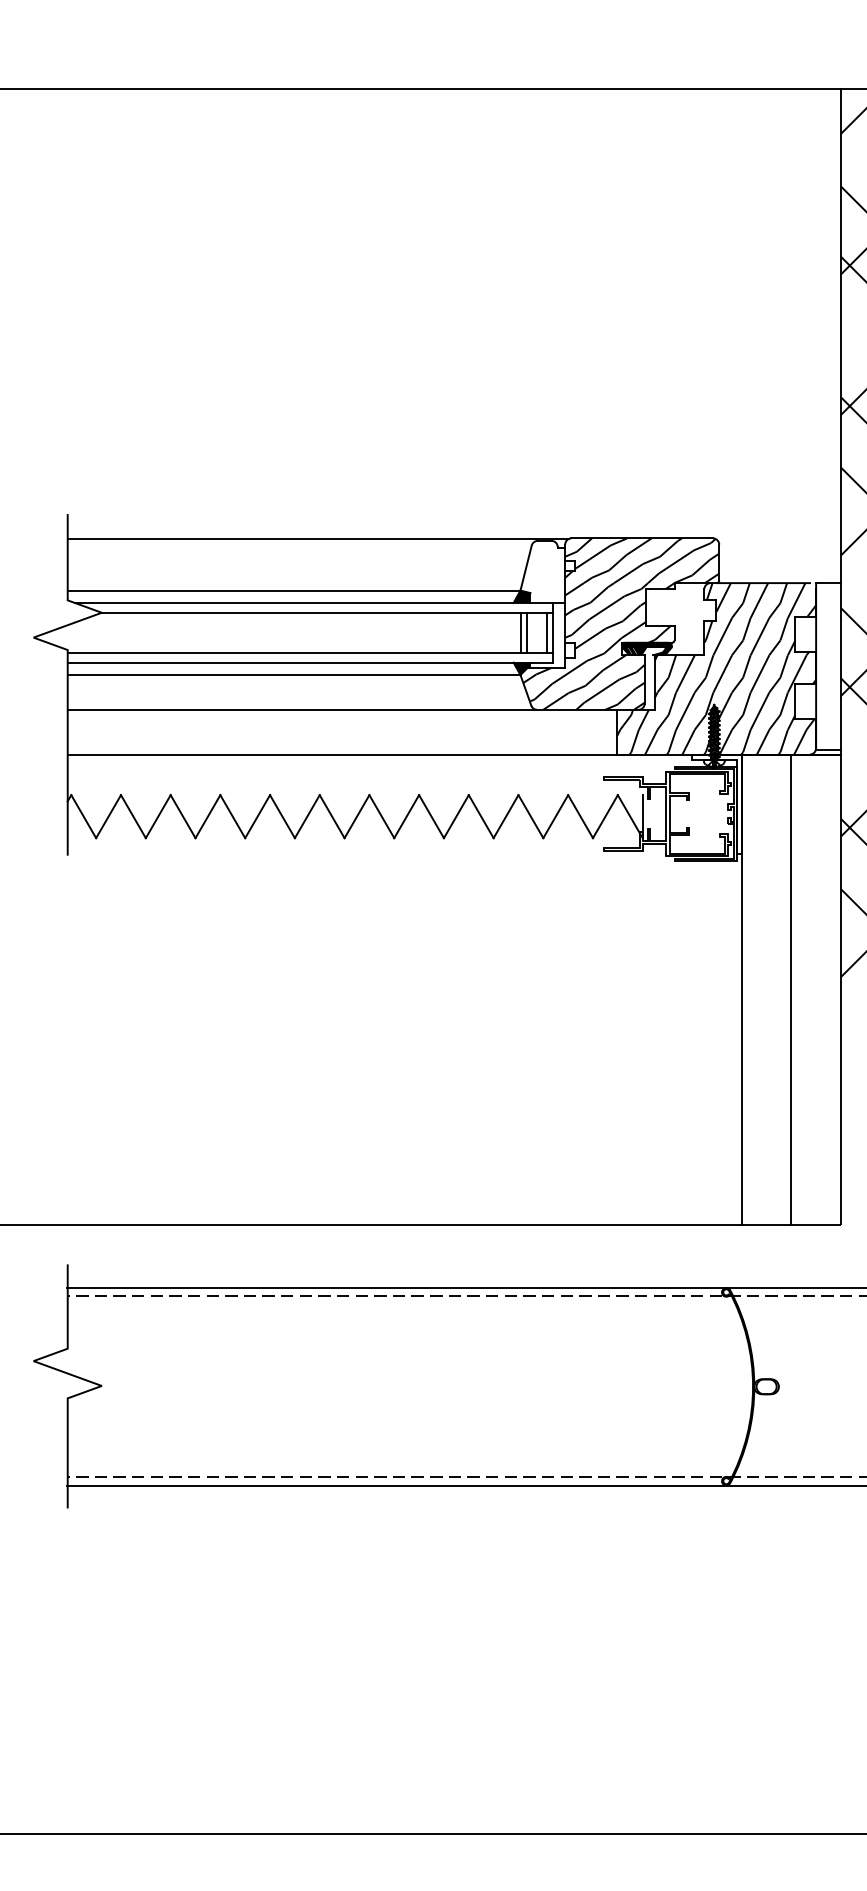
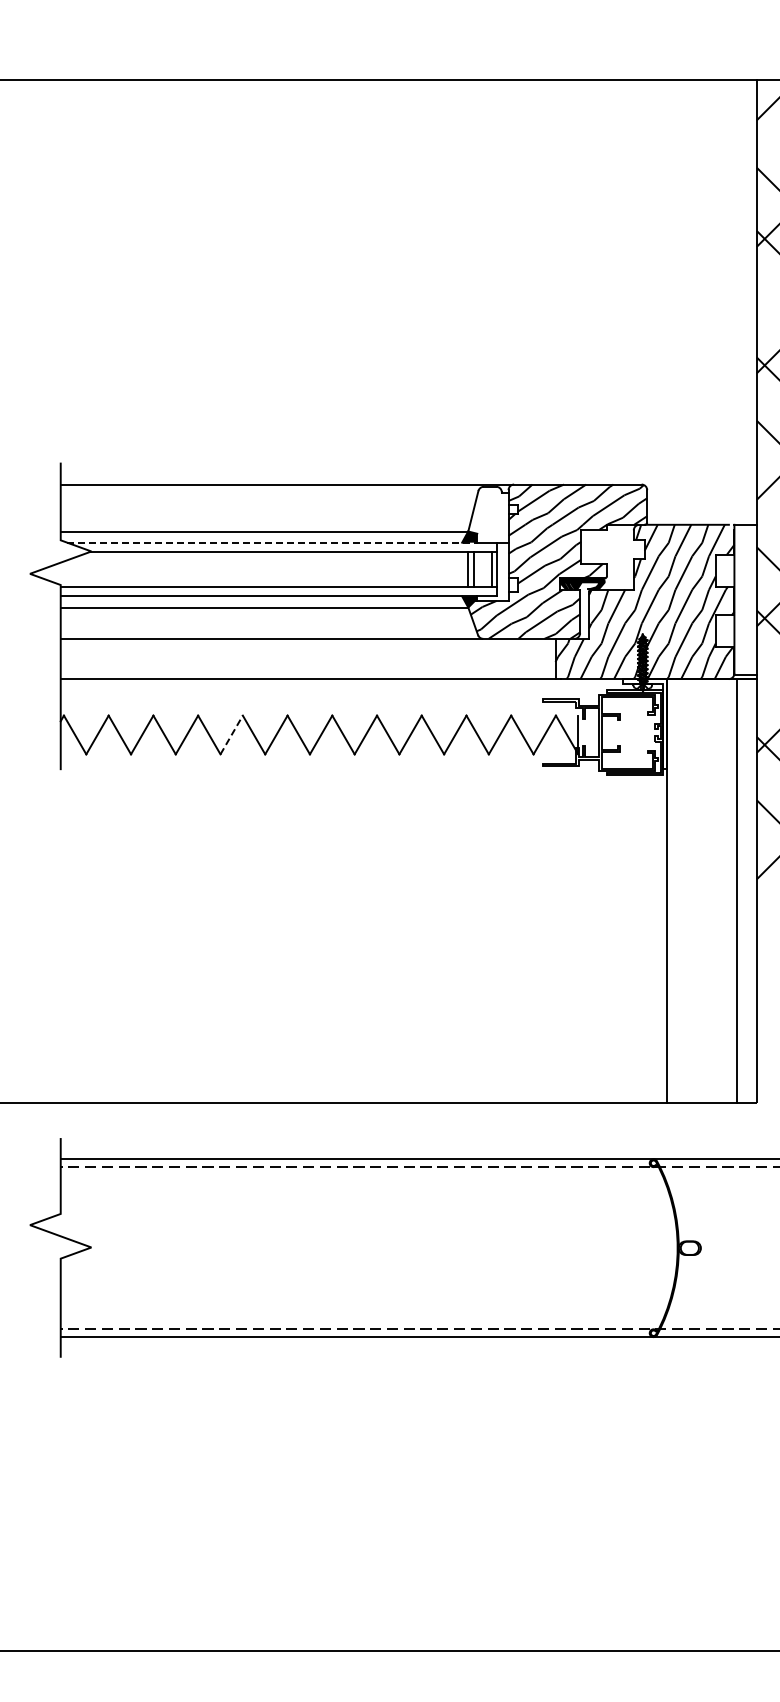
line: (302, 602) -> (272, 542), solid -> dashed
line: (257, 816) -> (231, 734), solid -> dashed
line: (791, 989) -> (737, 890), moved

